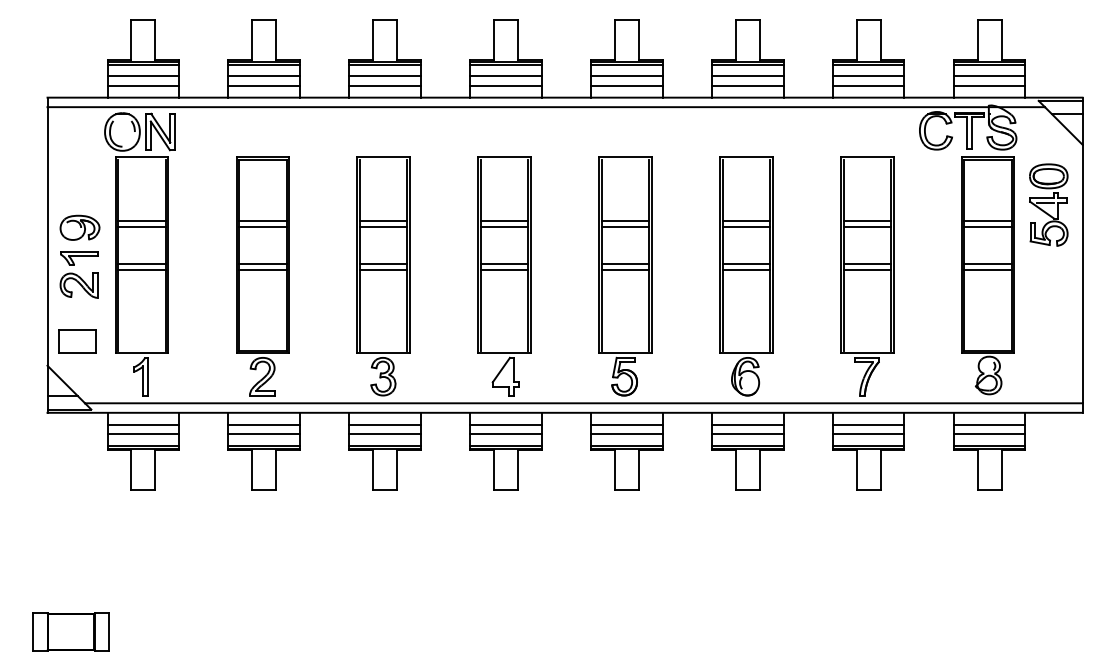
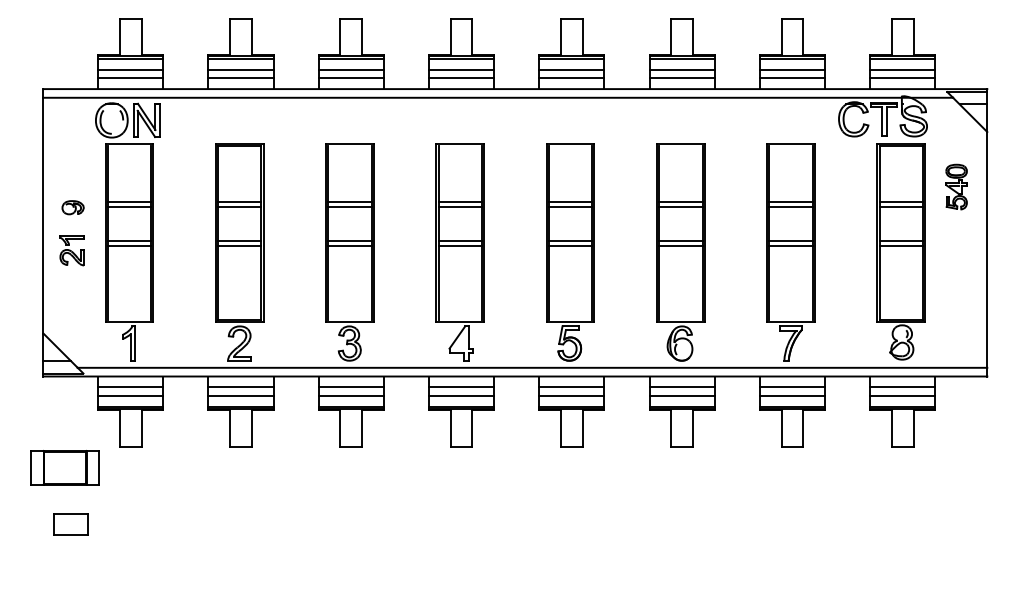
part: (1048, 204) -> (956, 186), size x0.6
part: (79, 227) -> (72, 207), size x0.6
part: (78, 274) -> (71, 250), size x0.7
part: (77, 341) -> (70, 524), moved
part: (70, 631) -> (64, 467), moved

